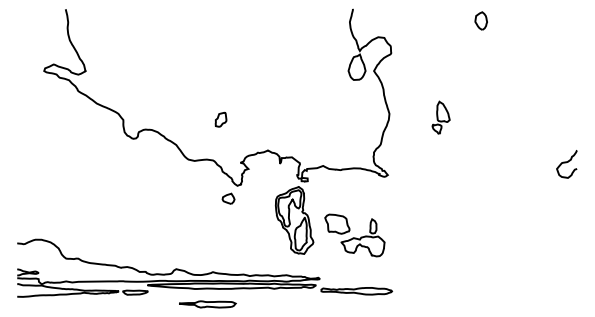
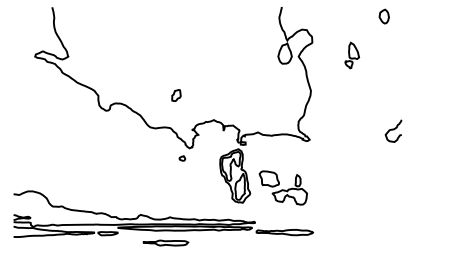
part: (440, 117) -> (351, 55), moved
curve: (566, 163) -> (393, 130), moved
part: (228, 198) -> (182, 158), size x0.6

